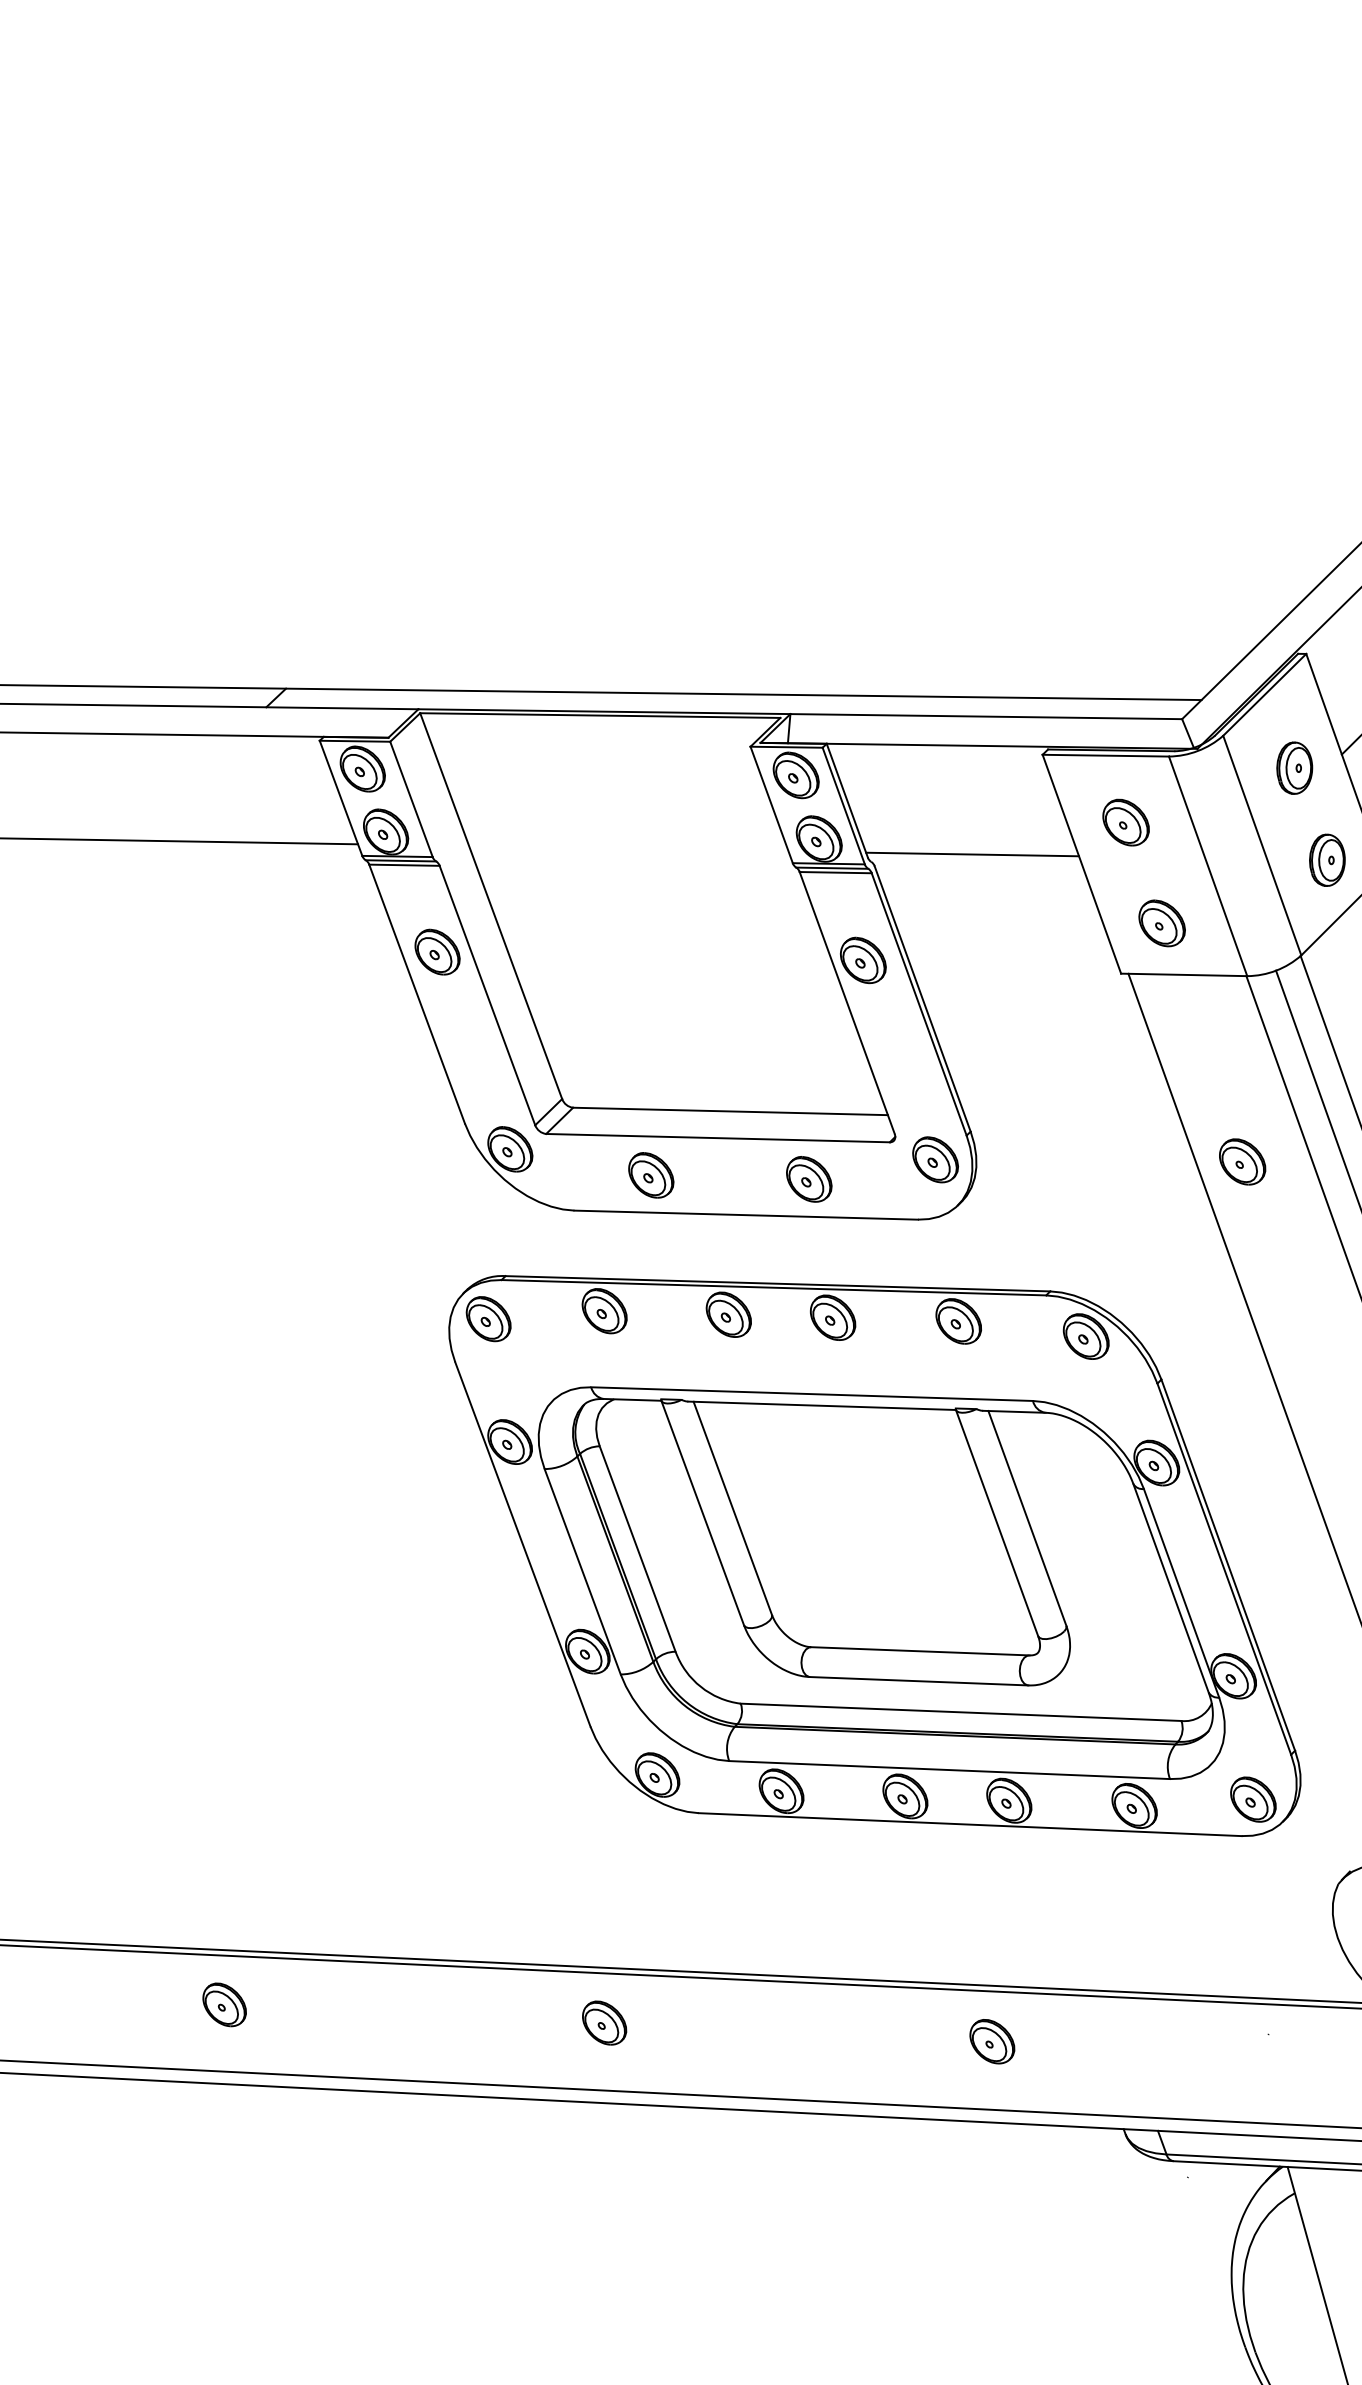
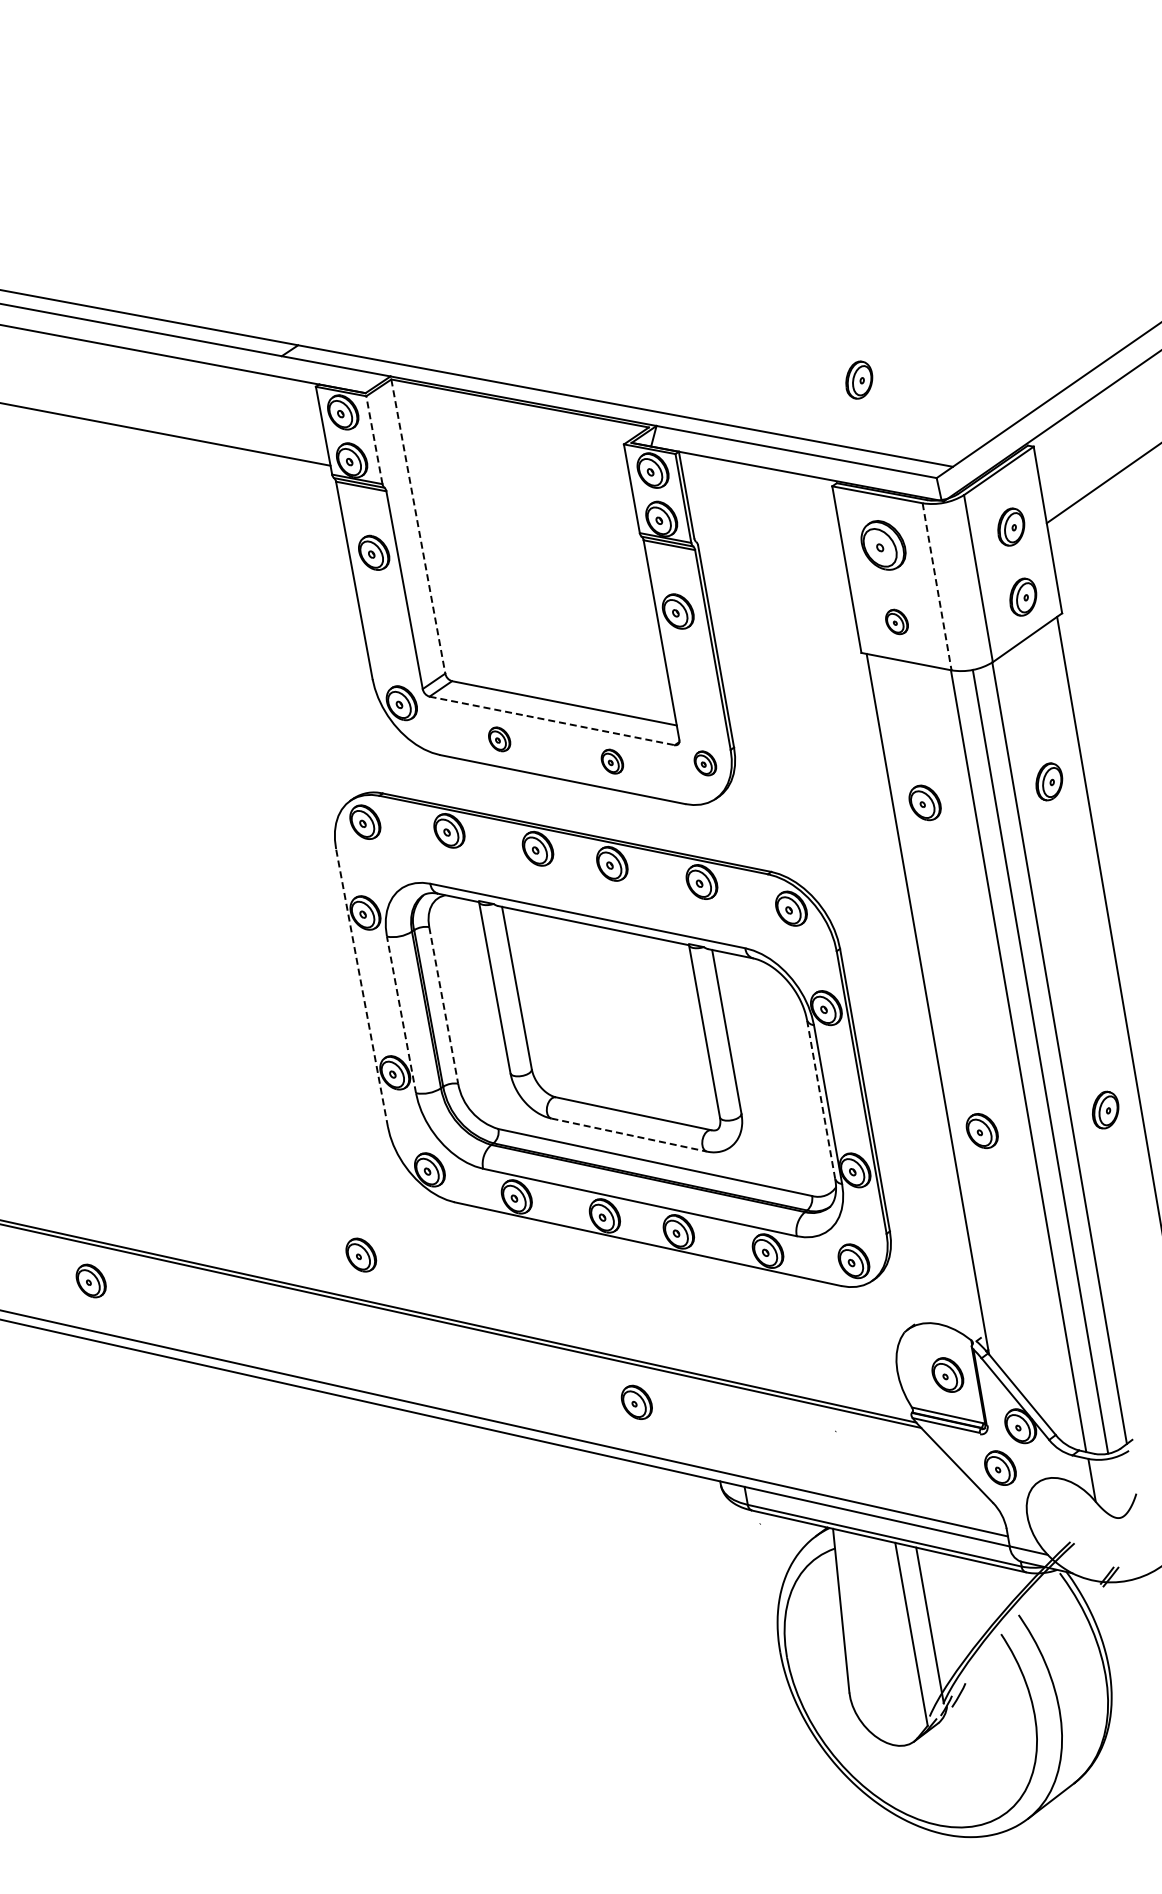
part: (1054, 603) -> (859, 379), added
line: (411, 799) -> (374, 440), solid -> dashed
part: (1125, 821) -> (883, 544), size x1.4
line: (972, 853) -> (769, 548), removed
line: (1208, 865) -> (937, 586), solid -> dashed
line: (491, 907) -> (418, 527), solid -> dashed
part: (1161, 922) -> (896, 621), size x0.7
line: (718, 1138) -> (552, 721), solid -> dashed
part: (935, 1159) -> (705, 763), size x0.7
part: (650, 1175) -> (499, 739), size x0.7
part: (809, 1179) -> (612, 761), size x0.7
line: (522, 1543) -> (361, 987), solid -> dashed
line: (637, 1549) -> (443, 1005), solid -> dashed
line: (582, 1571) -> (401, 1014), solid -> dashed
line: (1171, 1588) -> (821, 1099), solid -> dashed
line: (919, 1681) -> (629, 1135), solid -> dashed
part: (604, 2022) -> (361, 1254), moved

